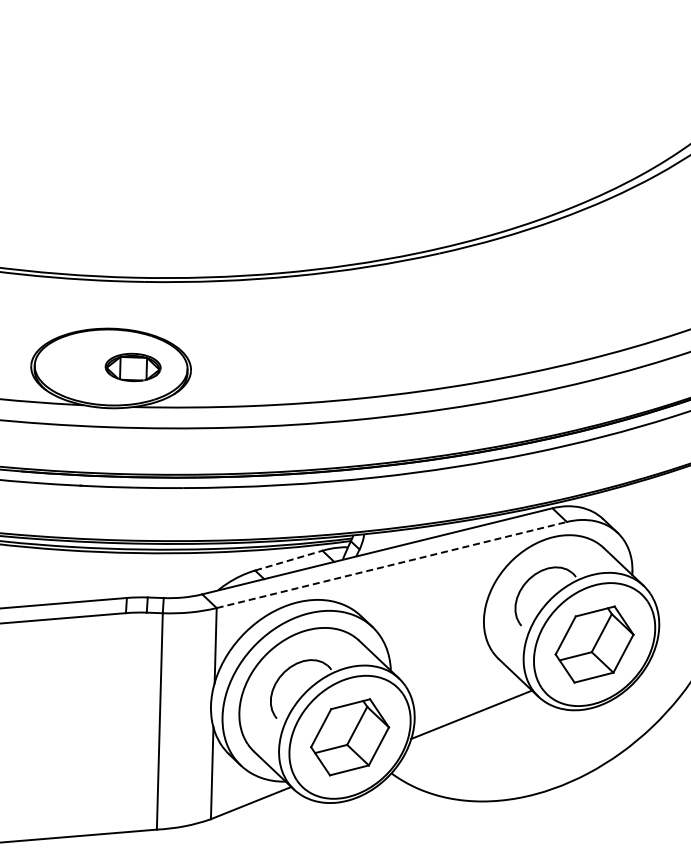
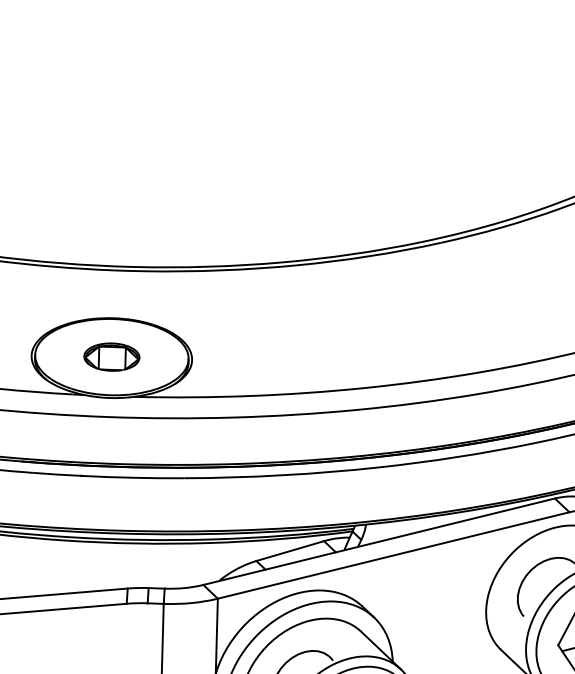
part: (132, 367) -> (111, 357), moved
line: (289, 560) -> (290, 550), dashed -> solid
line: (392, 564) -> (394, 554), dashed -> solid

